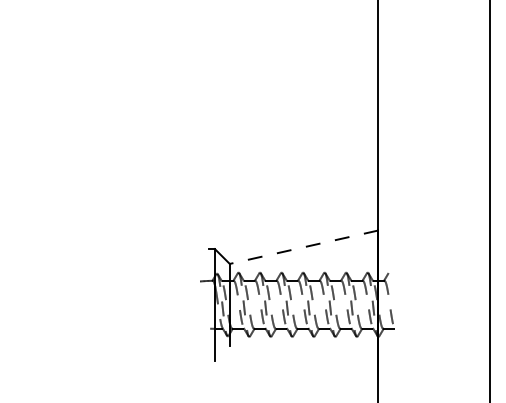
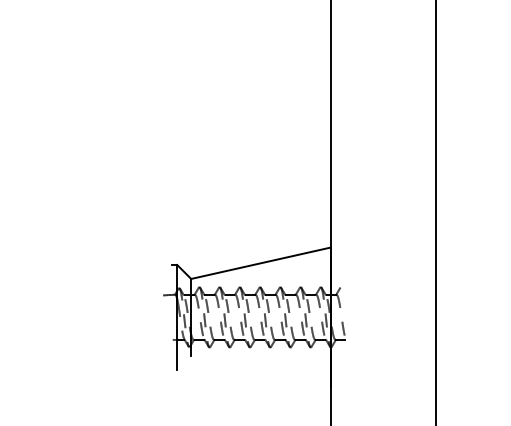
line: (304, 247) -> (261, 263), dashed -> solid

